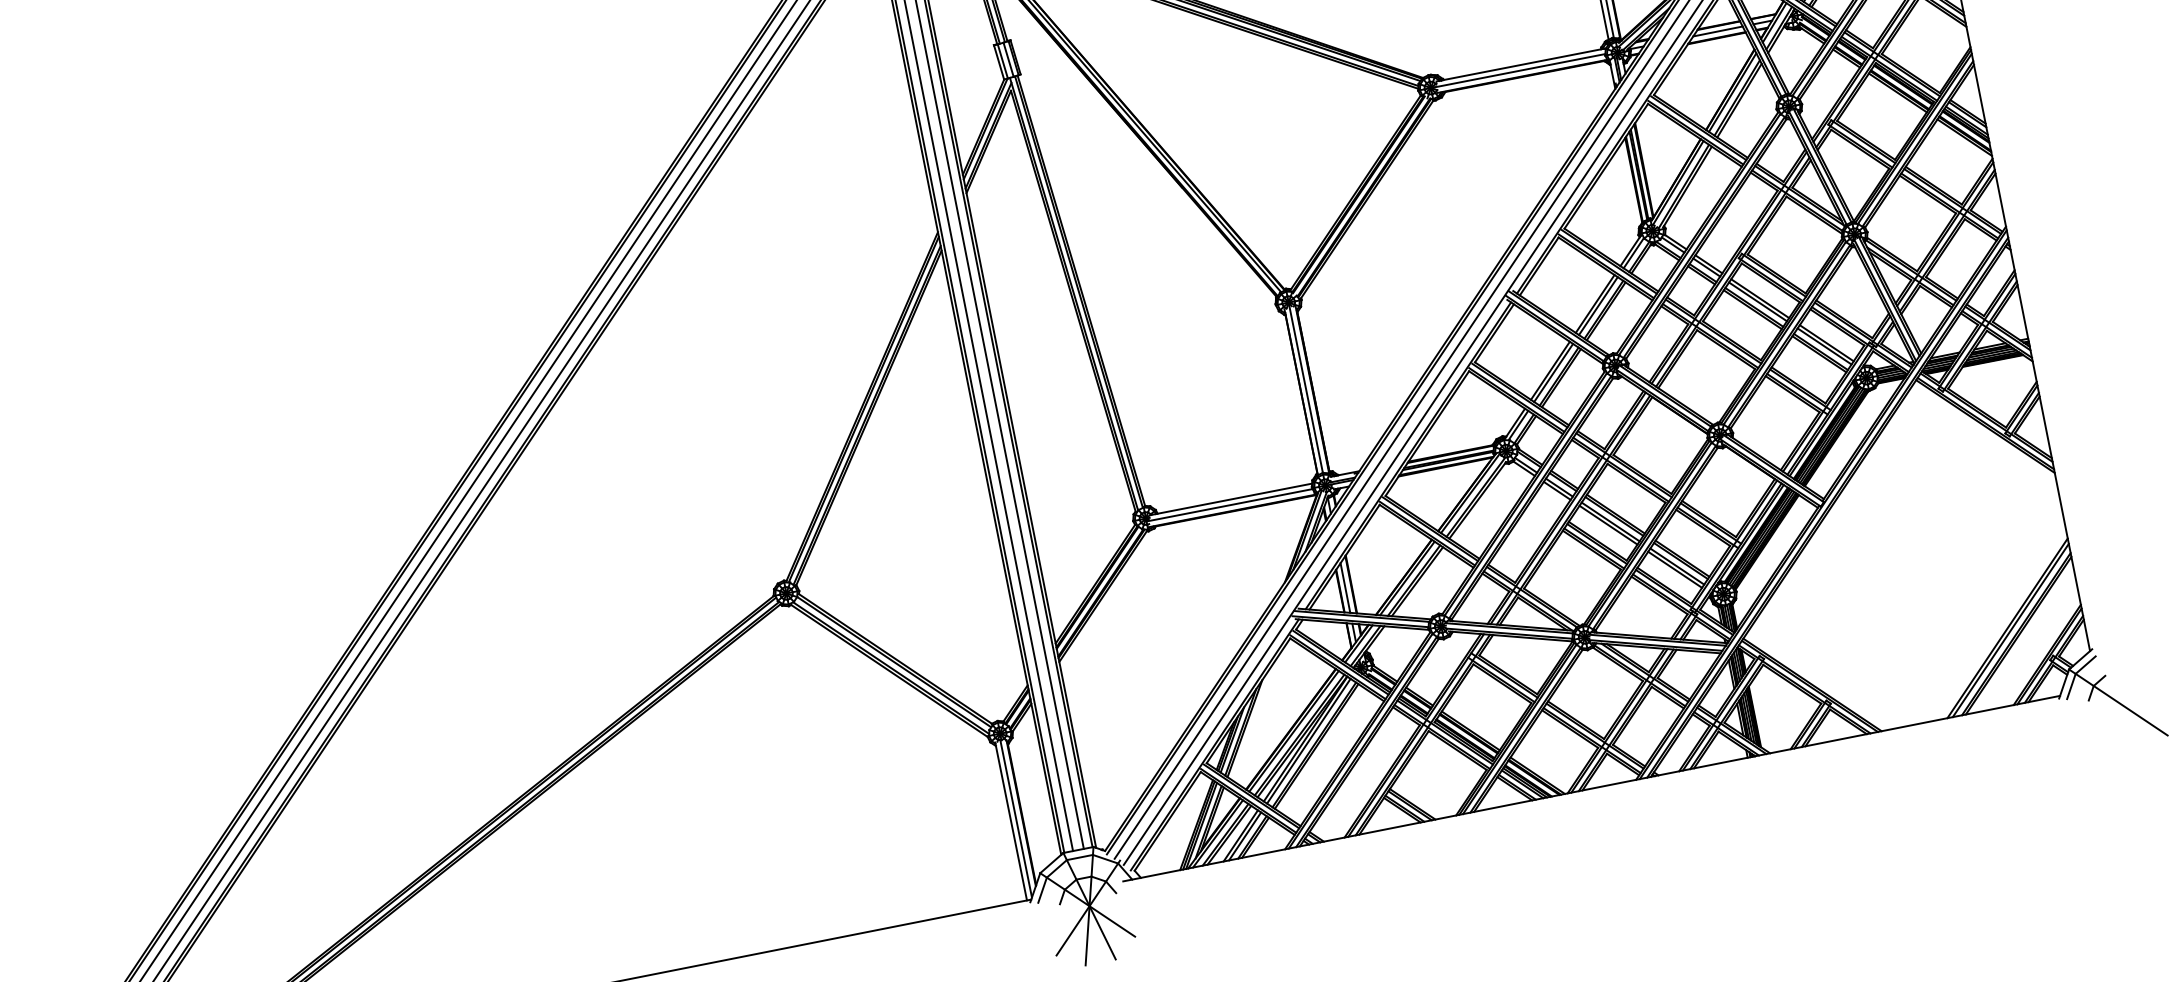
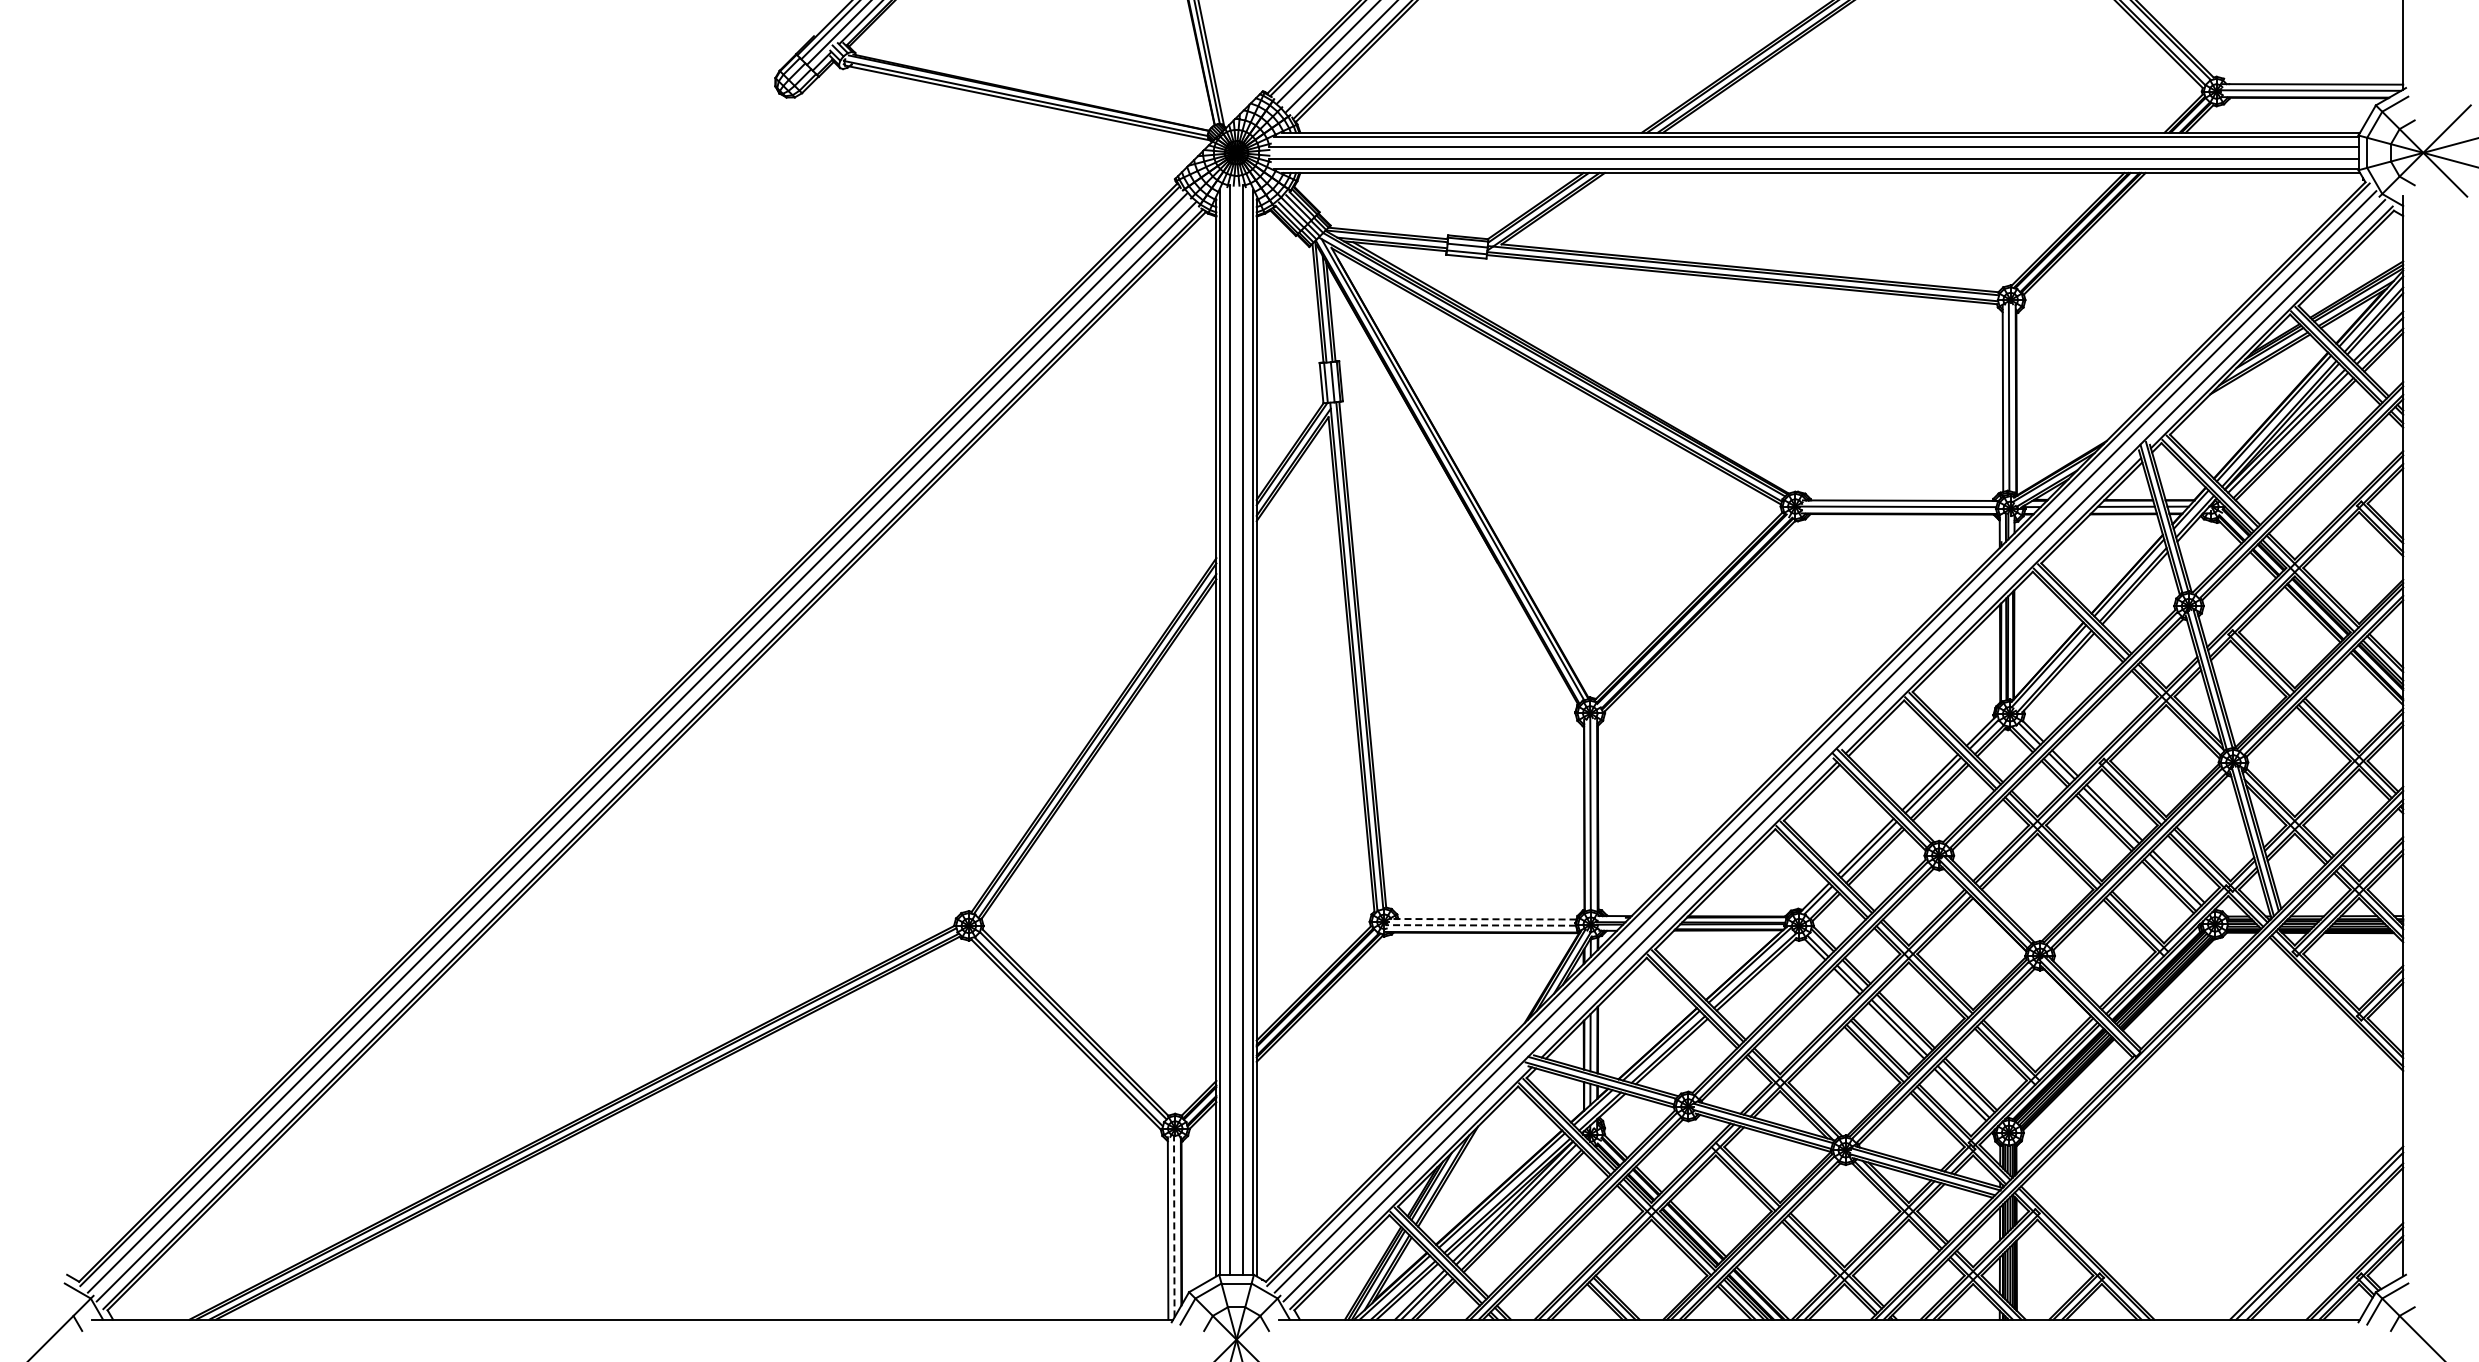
line: (1231, 499) -> (1483, 919), solid -> dashed
line: (1229, 505) -> (1480, 925), solid -> dashed
line: (1016, 818) -> (1174, 1226), solid -> dashed

